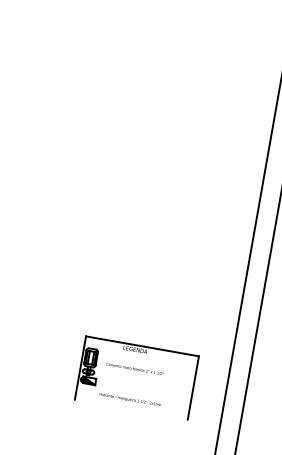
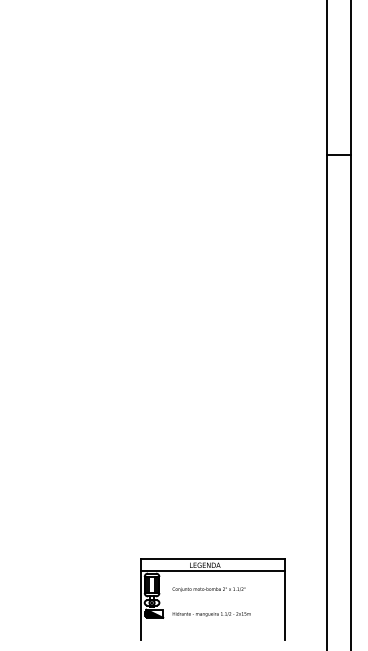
line: (141, 355) -> (213, 570), added
text: (130, 399) -> (211, 614), moved

